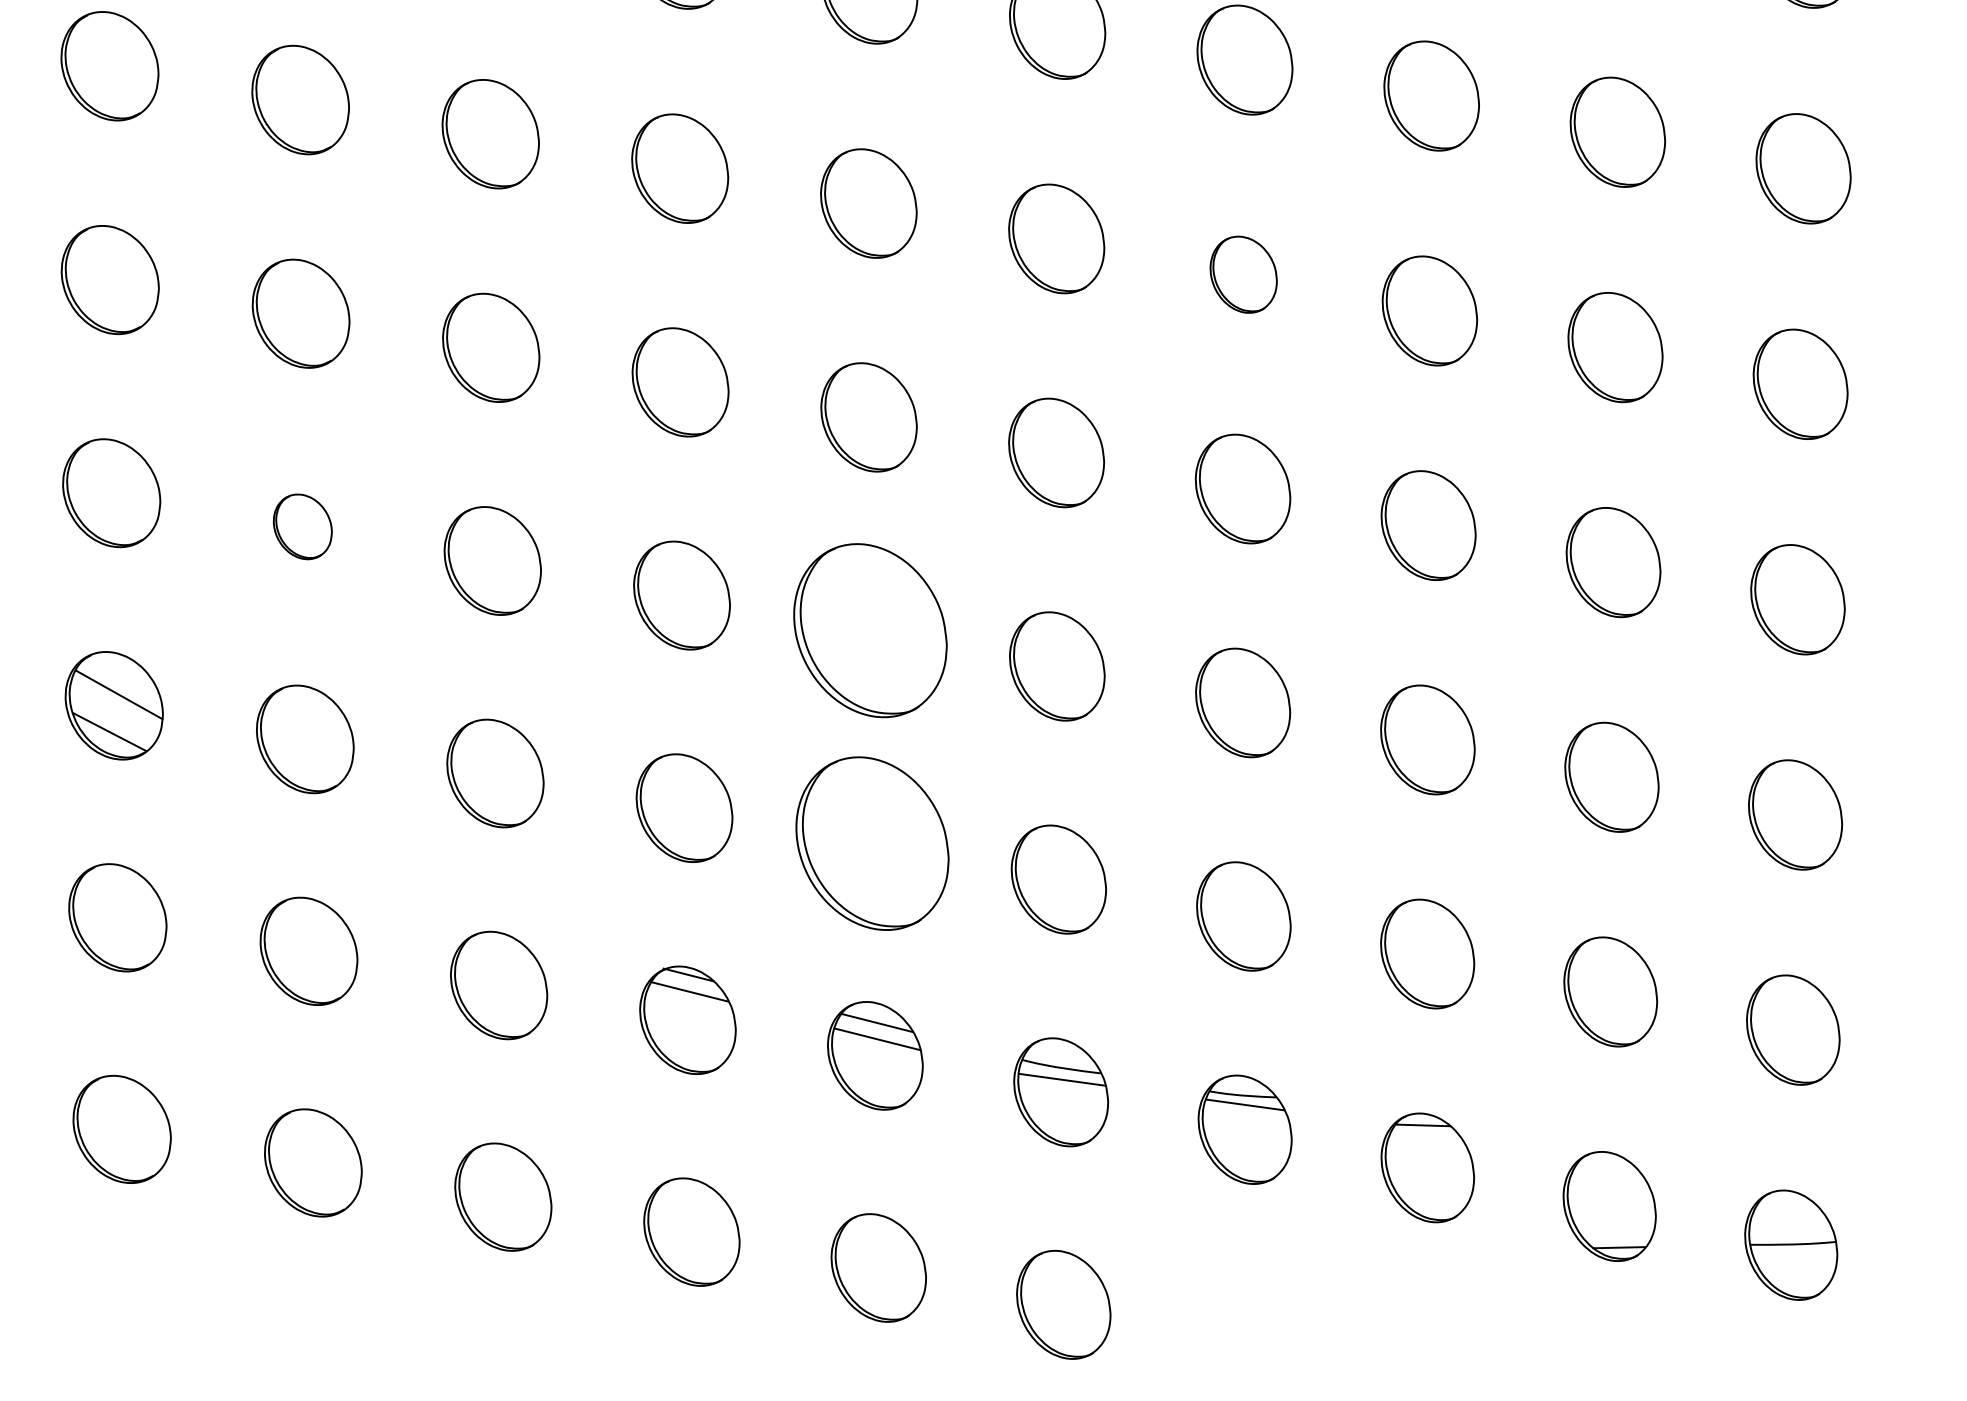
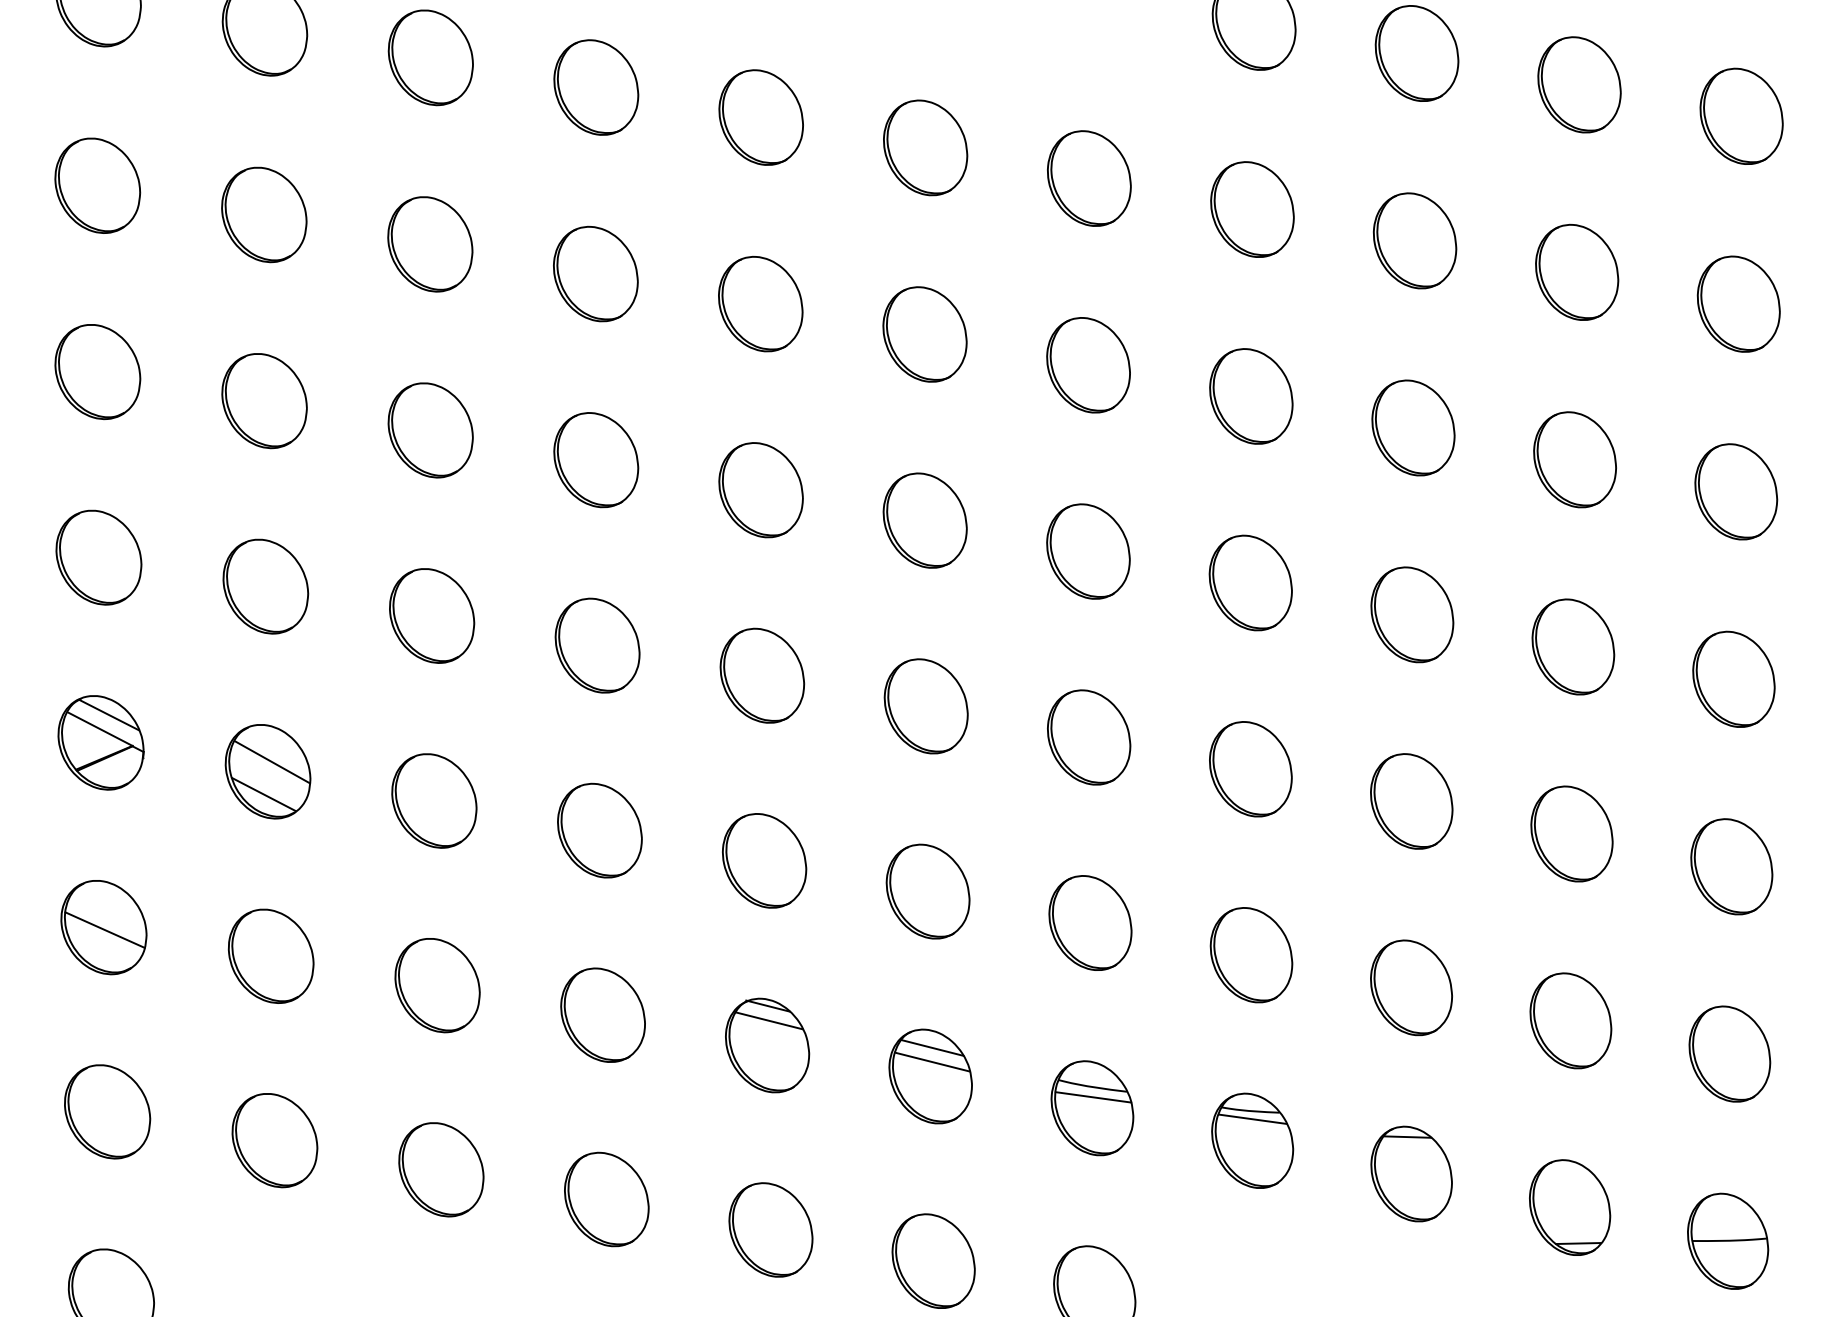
part: (1243, 274) -> (1251, 396), size x1.43
part: (303, 526) -> (432, 615), size x1.67
part: (869, 630) -> (925, 706), size x0.62
part: (871, 843) -> (927, 891), size x0.62

